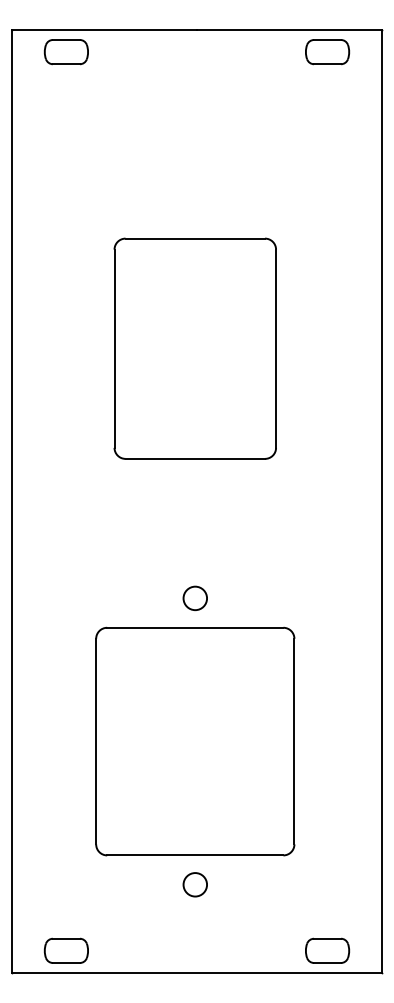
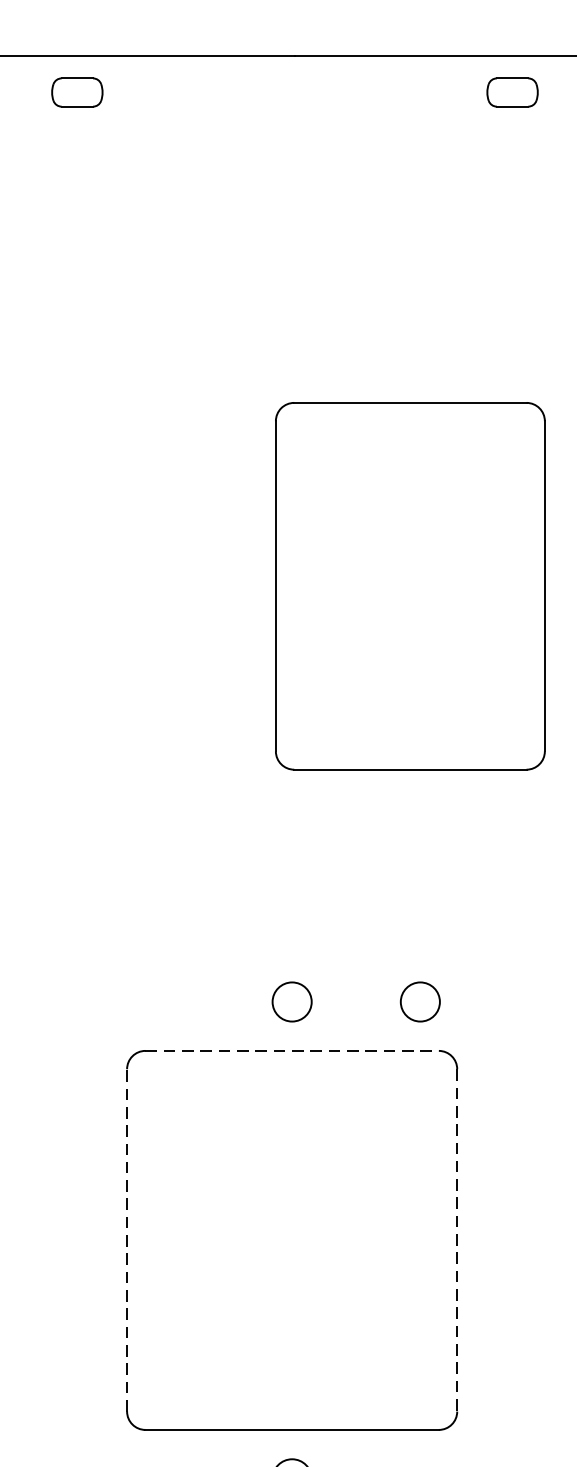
part: (65, 52) -> (76, 92), size x0.7
part: (327, 52) -> (512, 92), size x0.7
part: (194, 348) -> (409, 585), moved
circle: (271, 598) -> (419, 1002), added
line: (195, 627) -> (292, 1050), solid -> dashed
line: (96, 741) -> (127, 1240), solid -> dashed
line: (294, 741) -> (457, 1240), solid -> dashed

